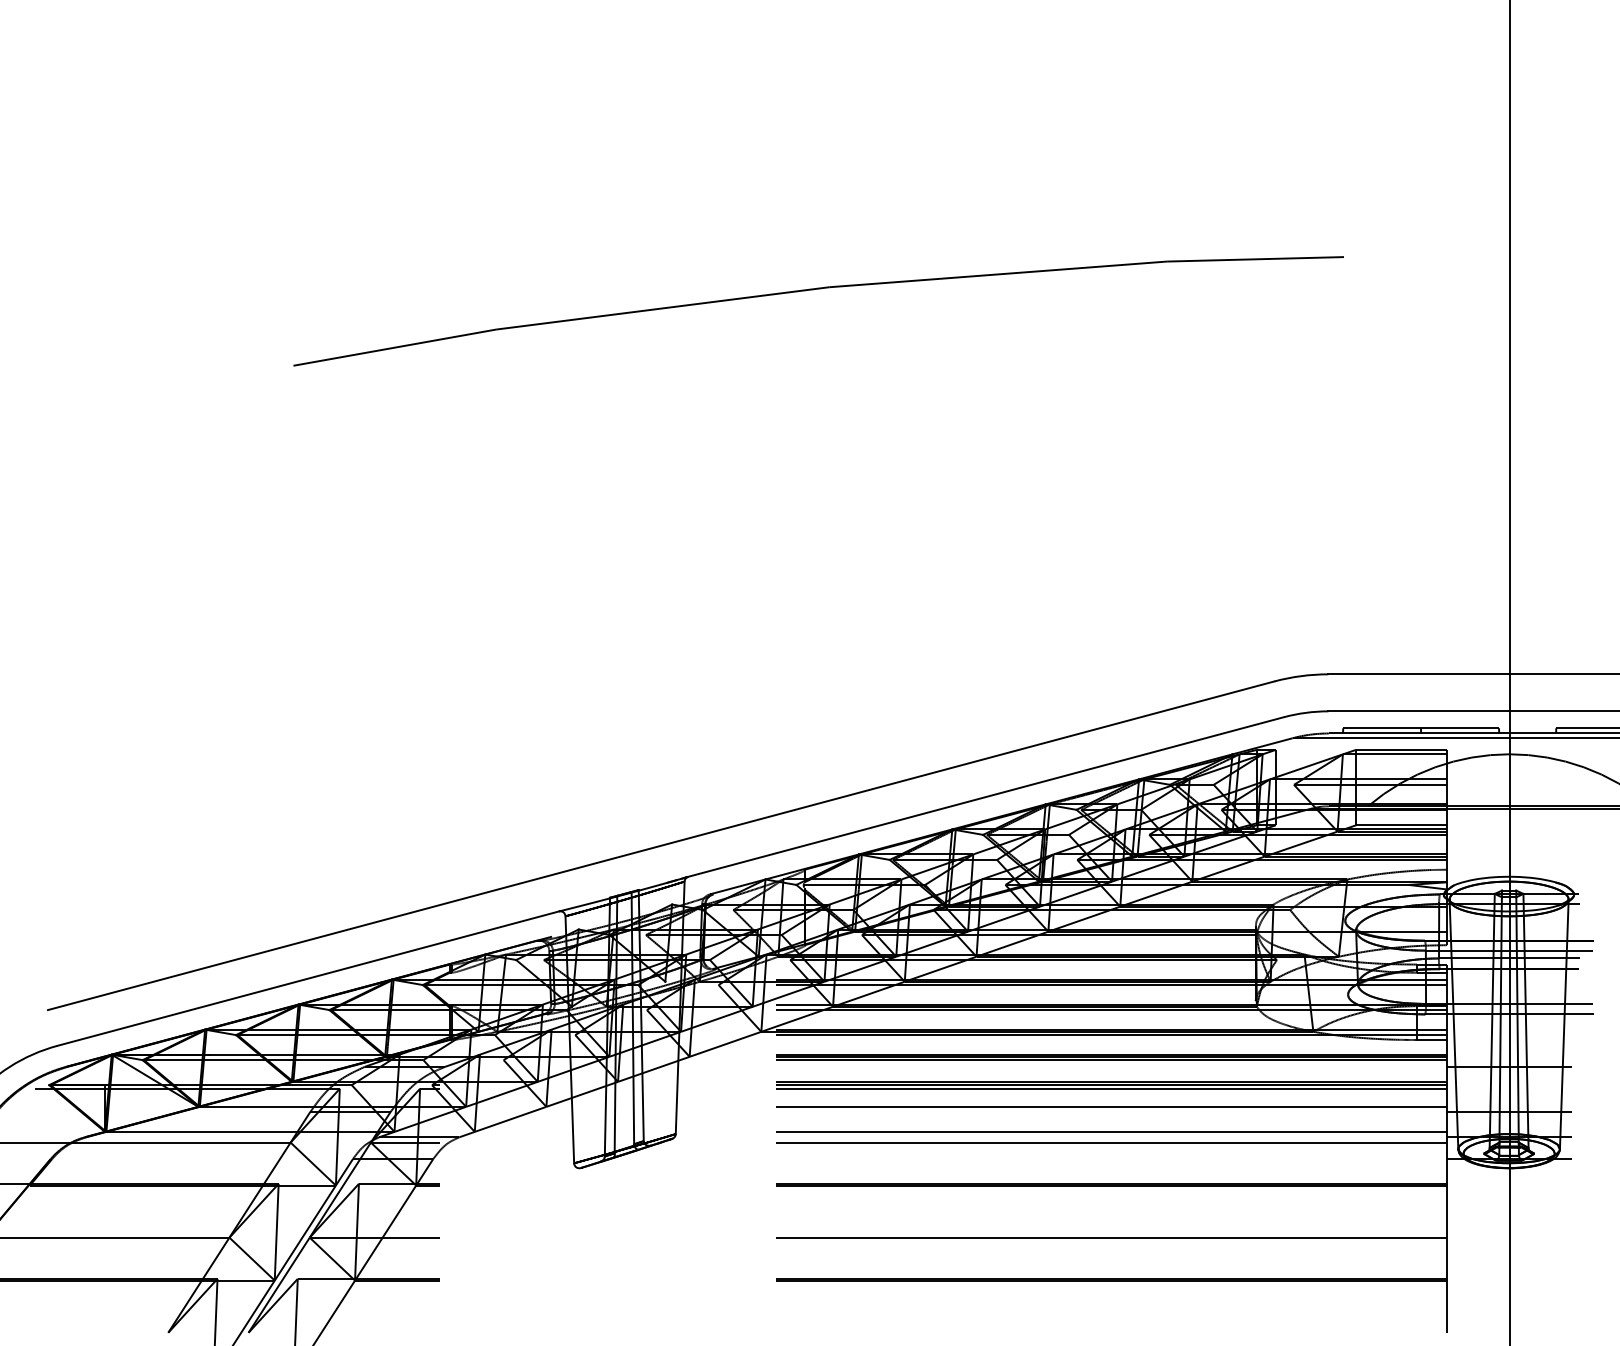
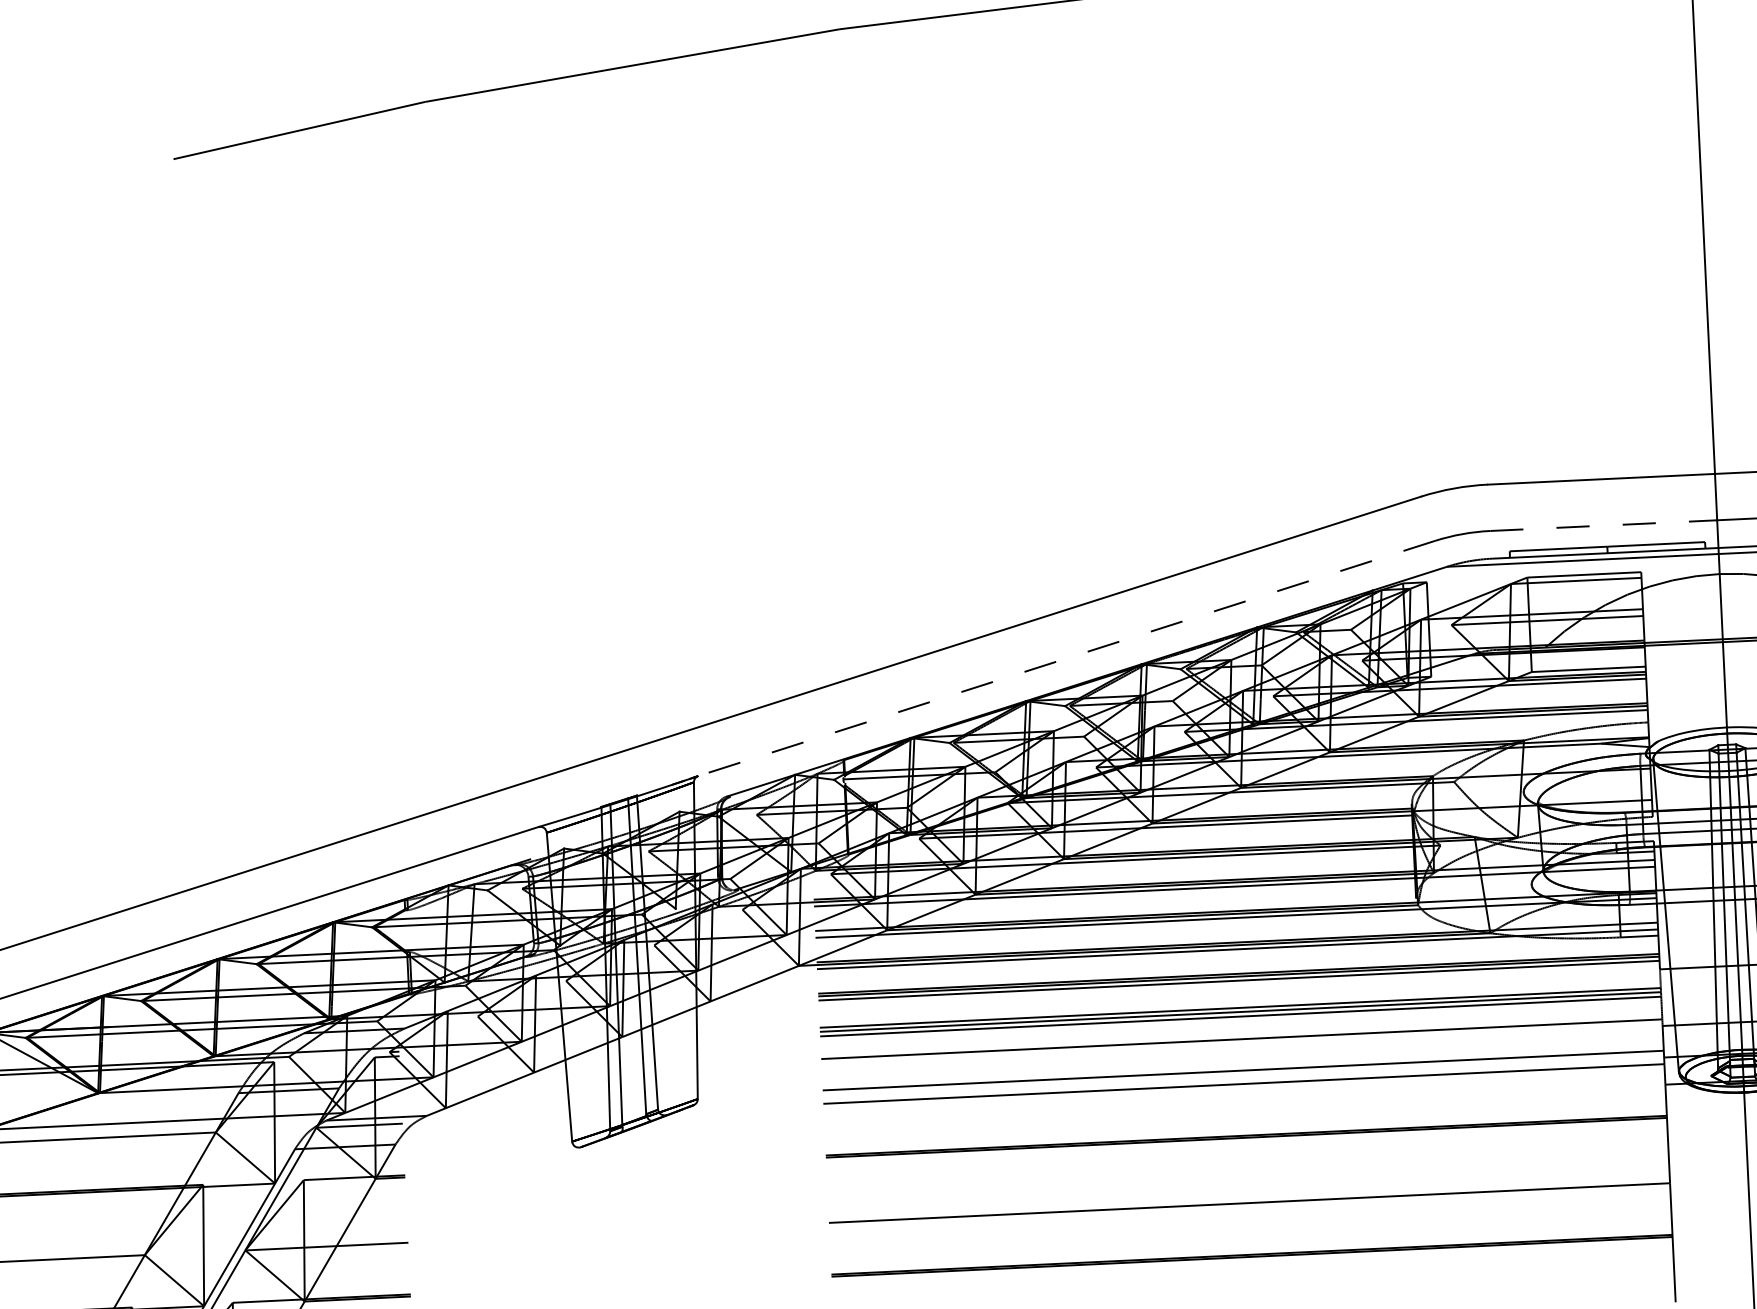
line: (1419, 711) -> (1604, 525), solid -> dashed
line: (985, 797) -> (1065, 659), solid -> dashed

